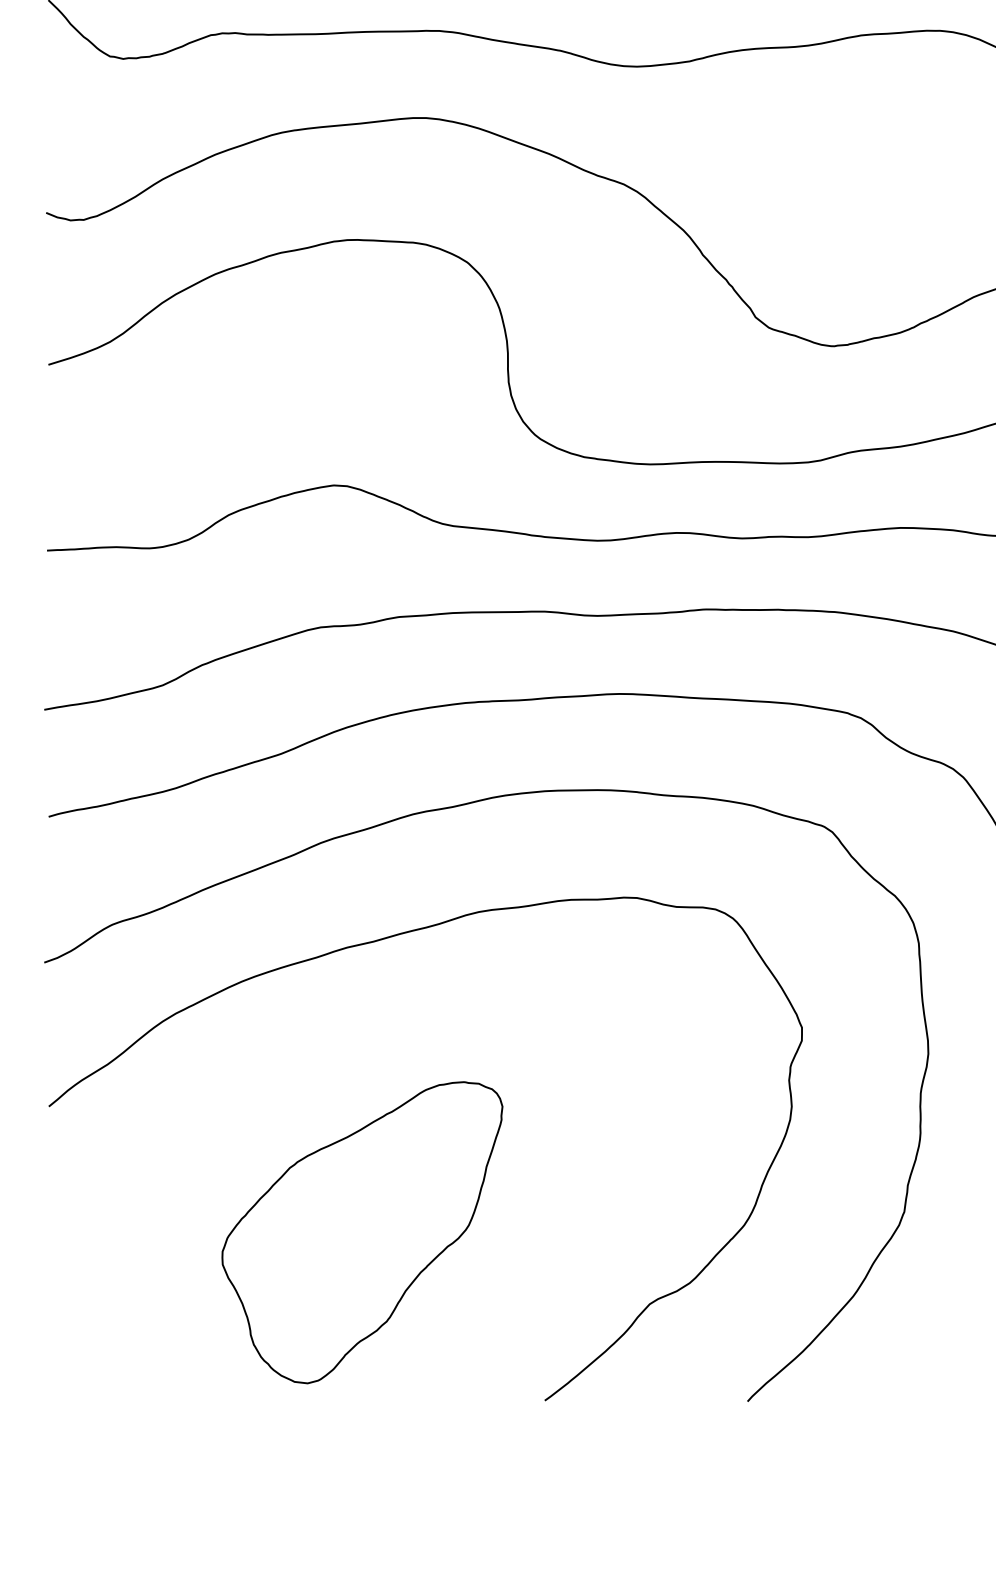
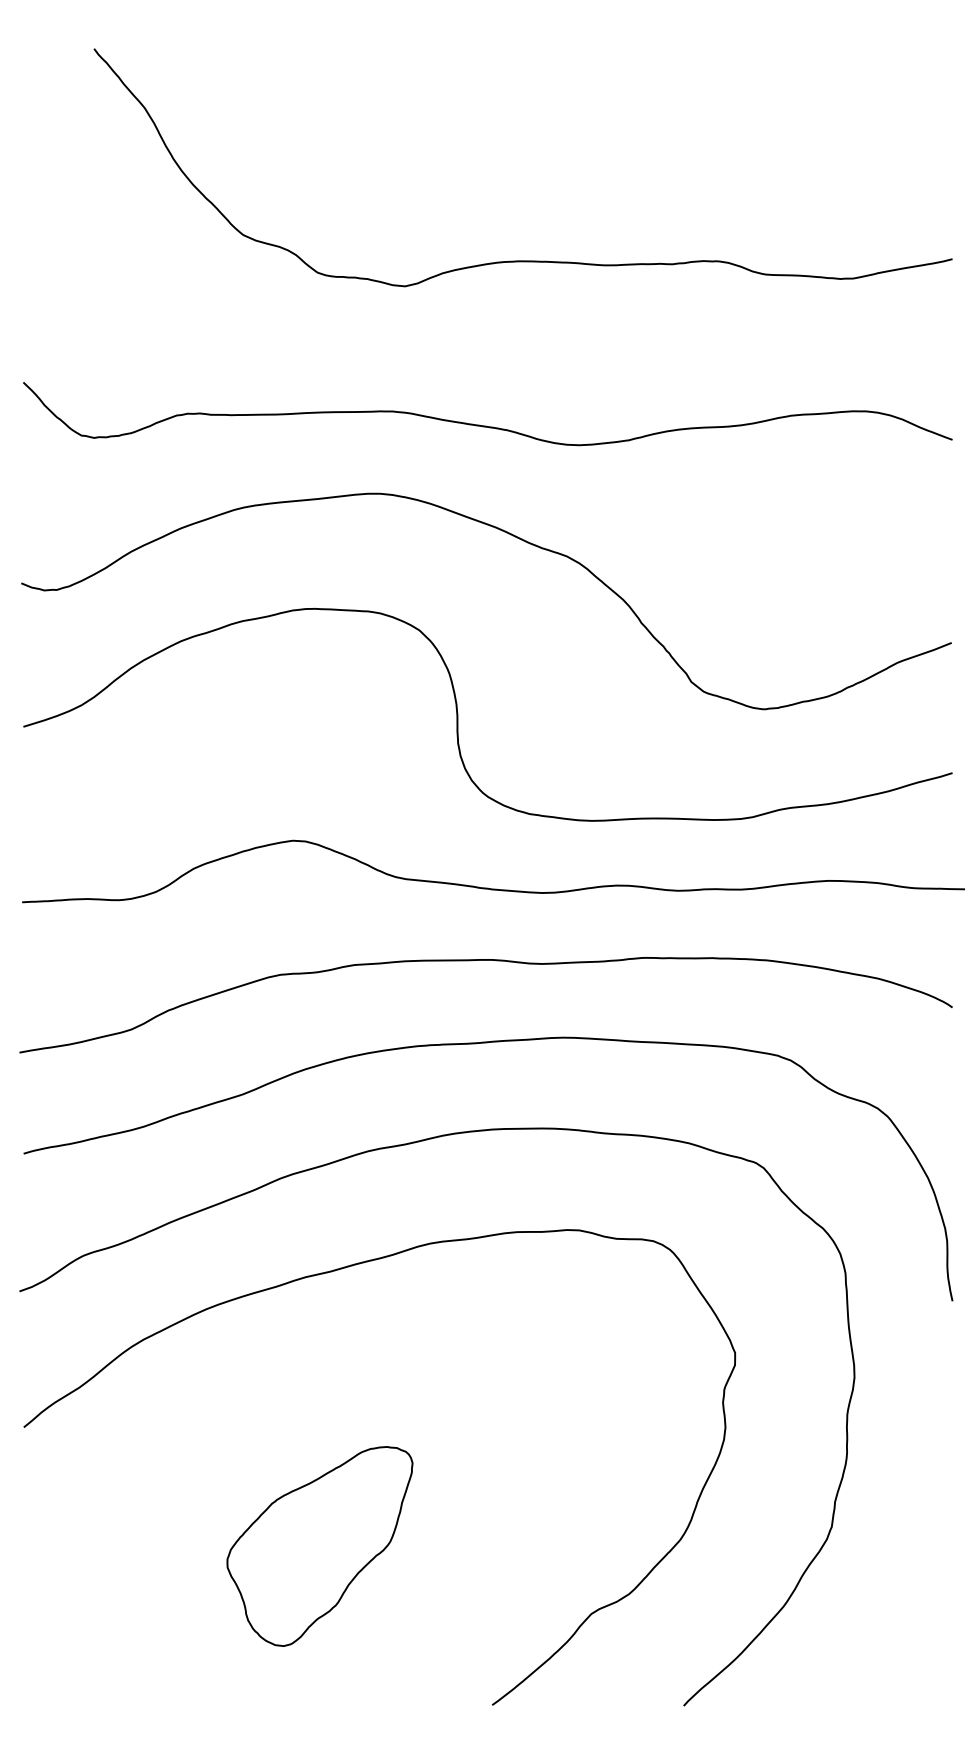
part: (361, 1232) -> (319, 1546), size x0.7

